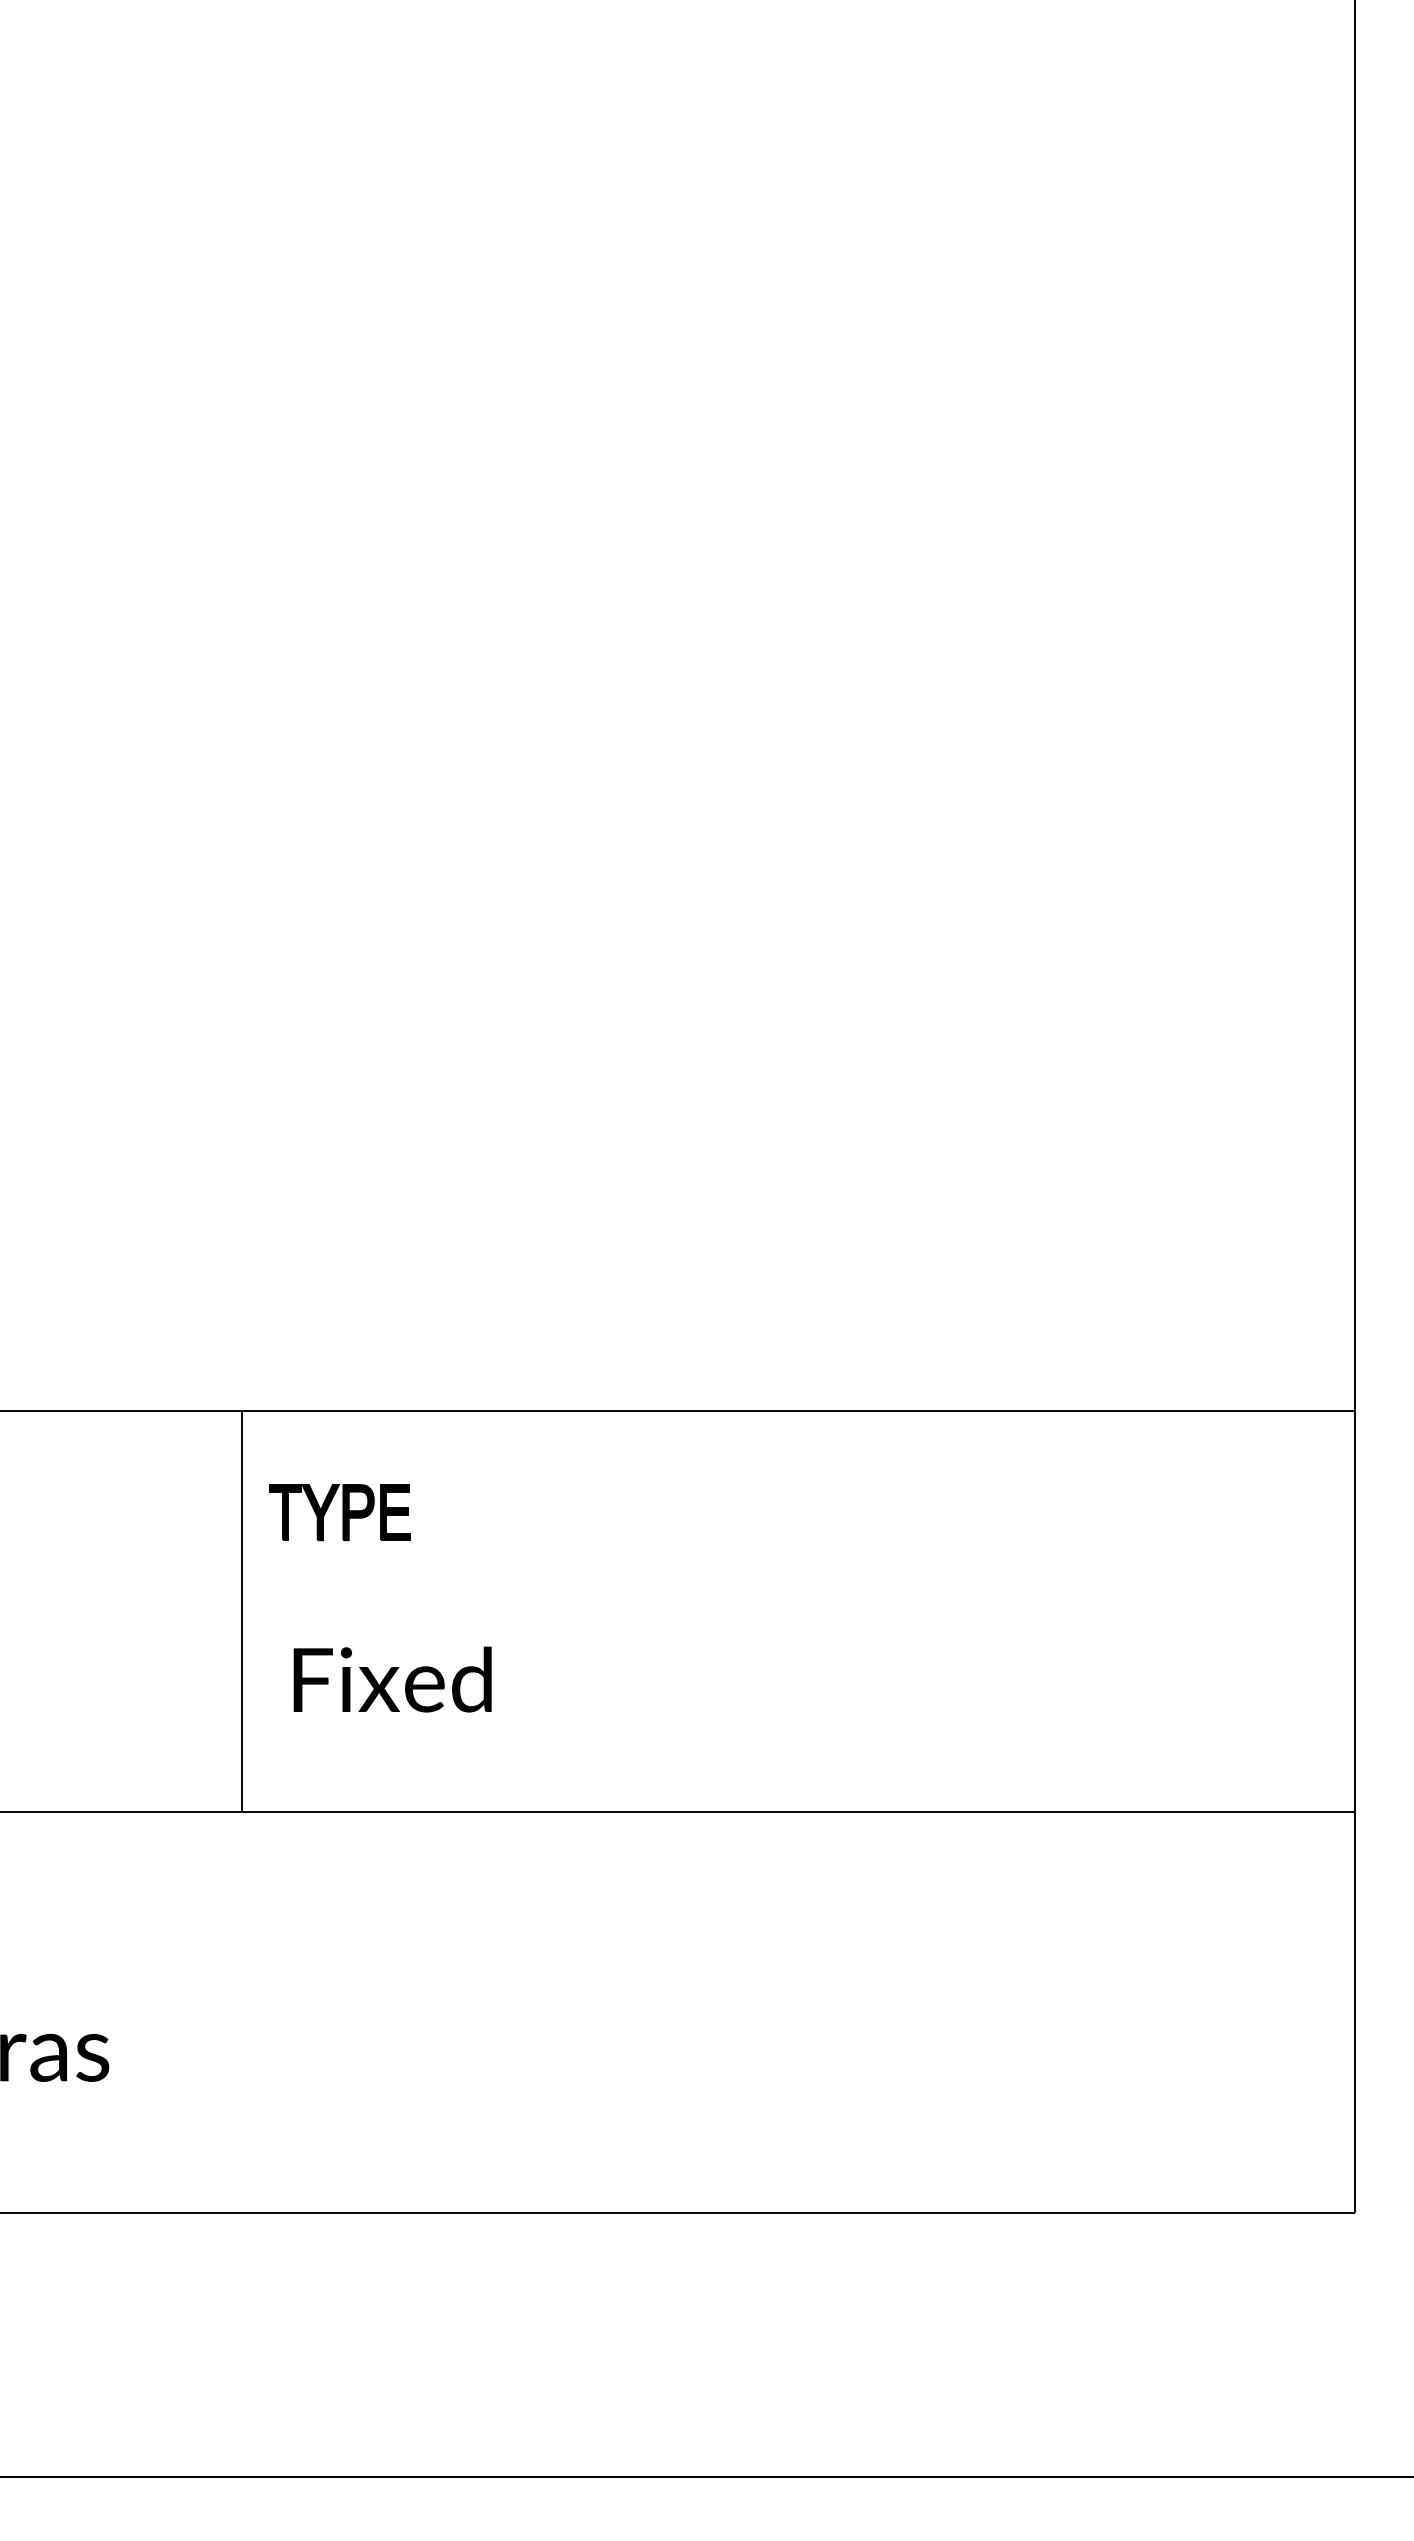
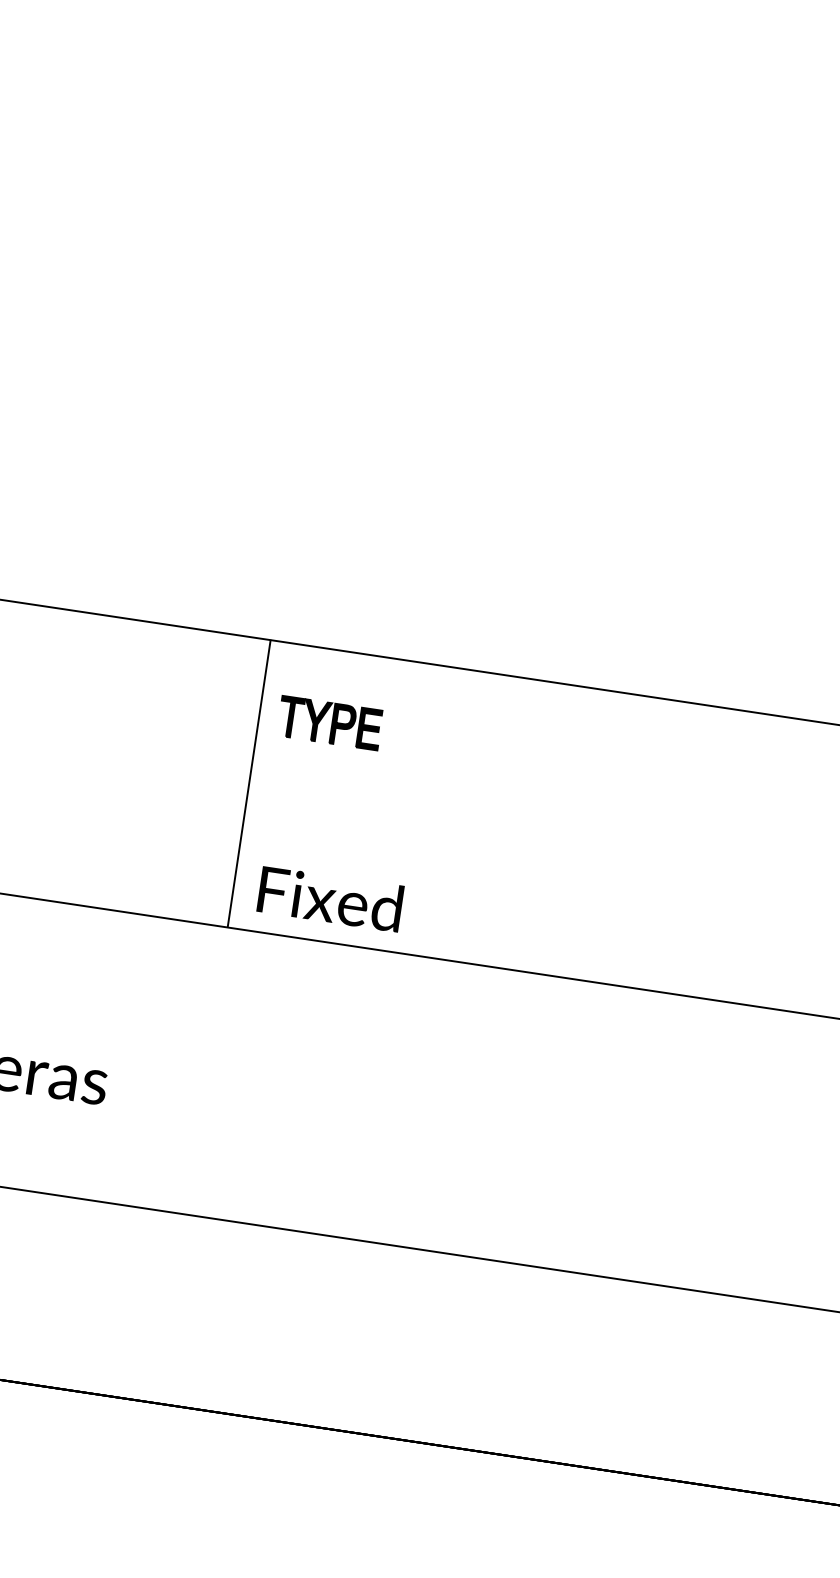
text: (392, 1679) -> (330, 898), moved

